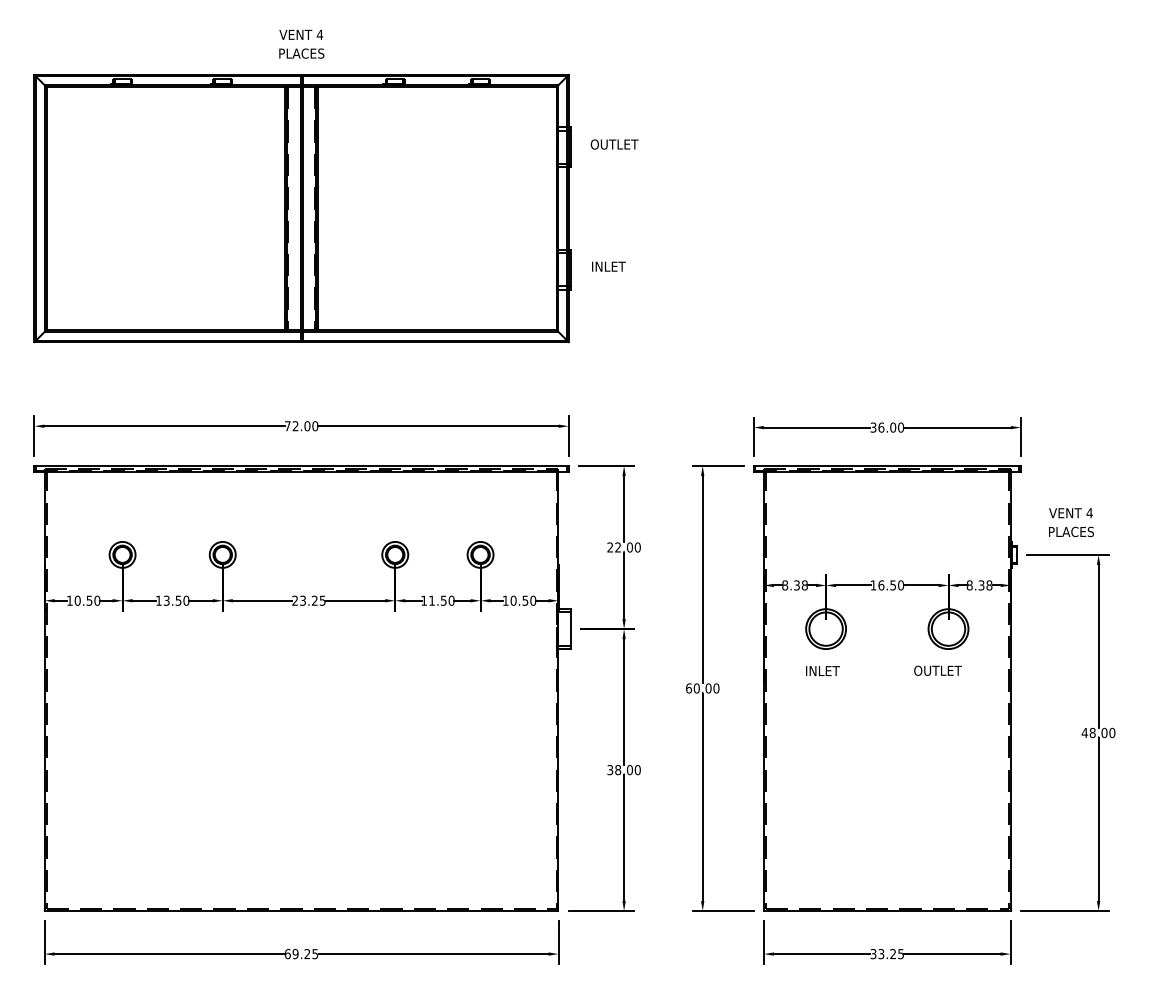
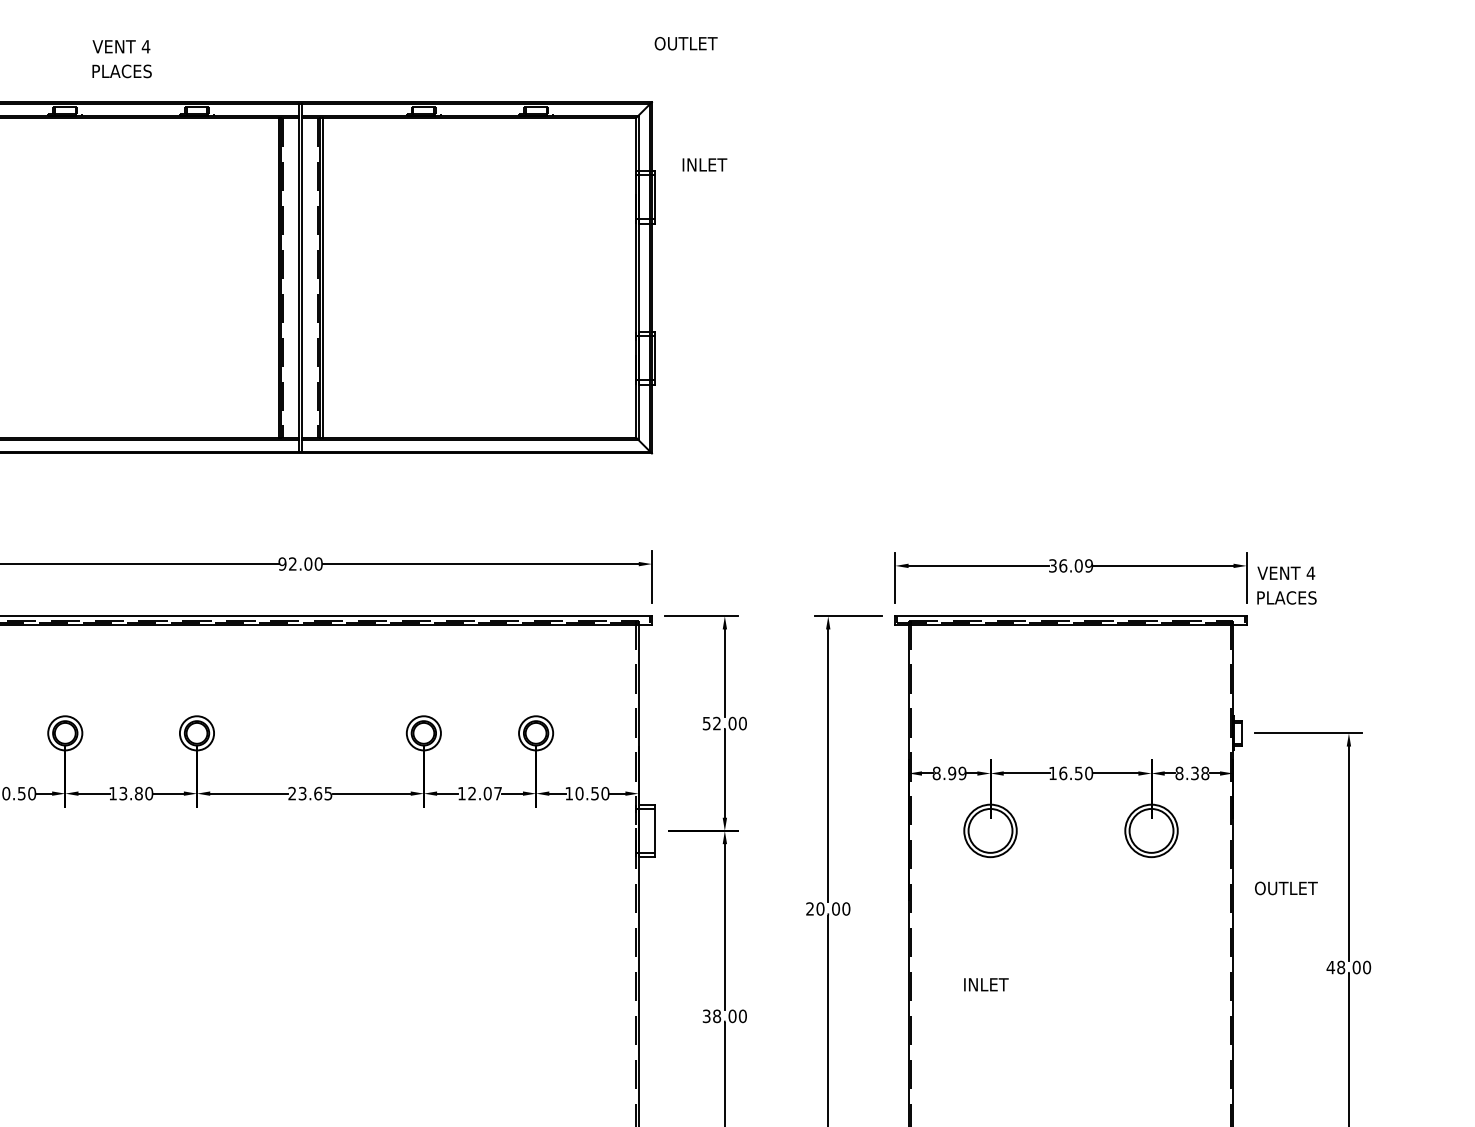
text: (301, 43) -> (121, 58), moved
text: (614, 144) -> (685, 43), moved
text: (608, 266) -> (704, 164), moved
text: (287, 426) -> (282, 564), 72.00 -> 92.00
text: (900, 427) -> (1088, 565), 36.00 -> 36.09
text: (1071, 522) -> (1286, 585), moved
text: (610, 547) -> (706, 723), 22.00 -> 52.00
text: (800, 585) -> (956, 773), 8.38 -> 8.99
text: (178, 600) -> (138, 793), 13.50 -> 13.80
text: (314, 600) -> (317, 793), 23.25 -> 23.65
text: (441, 600) -> (484, 793), 11.50 -> 12.07
text: (822, 670) -> (985, 983), moved
text: (937, 670) -> (1285, 887), moved
text: (689, 688) -> (810, 909), 60.00 -> 20.00

